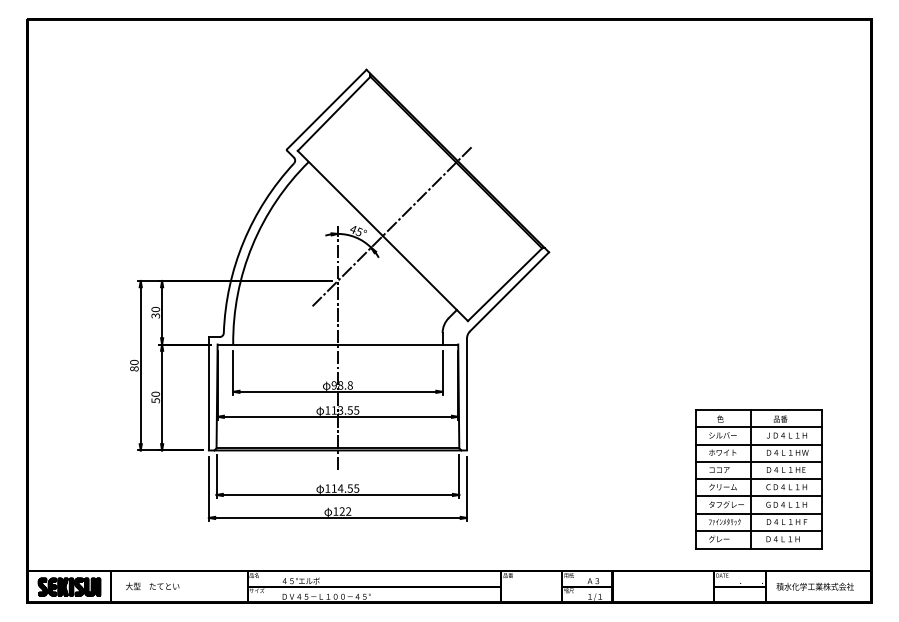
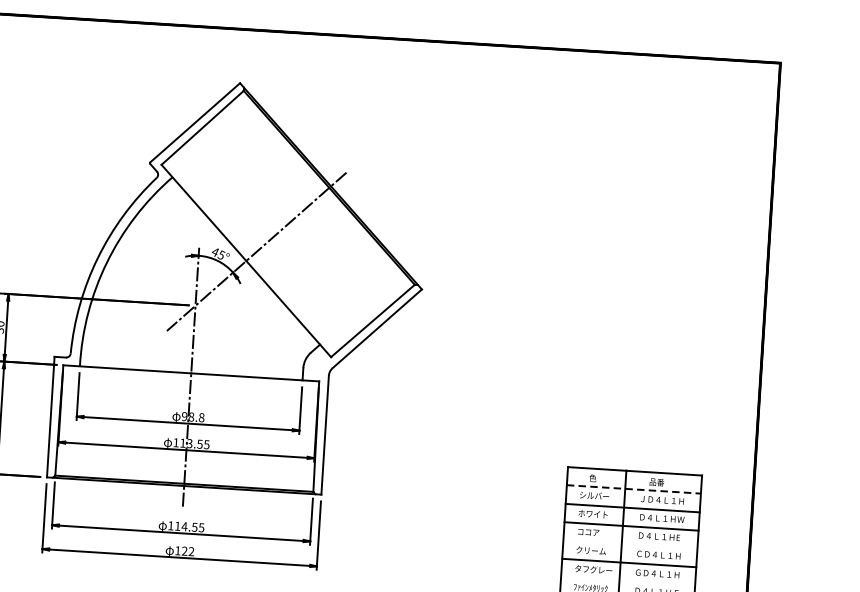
line: (759, 427) -> (633, 489), solid -> dashed
line: (759, 478) -> (630, 544), removed
line: (759, 514) -> (628, 582), removed

